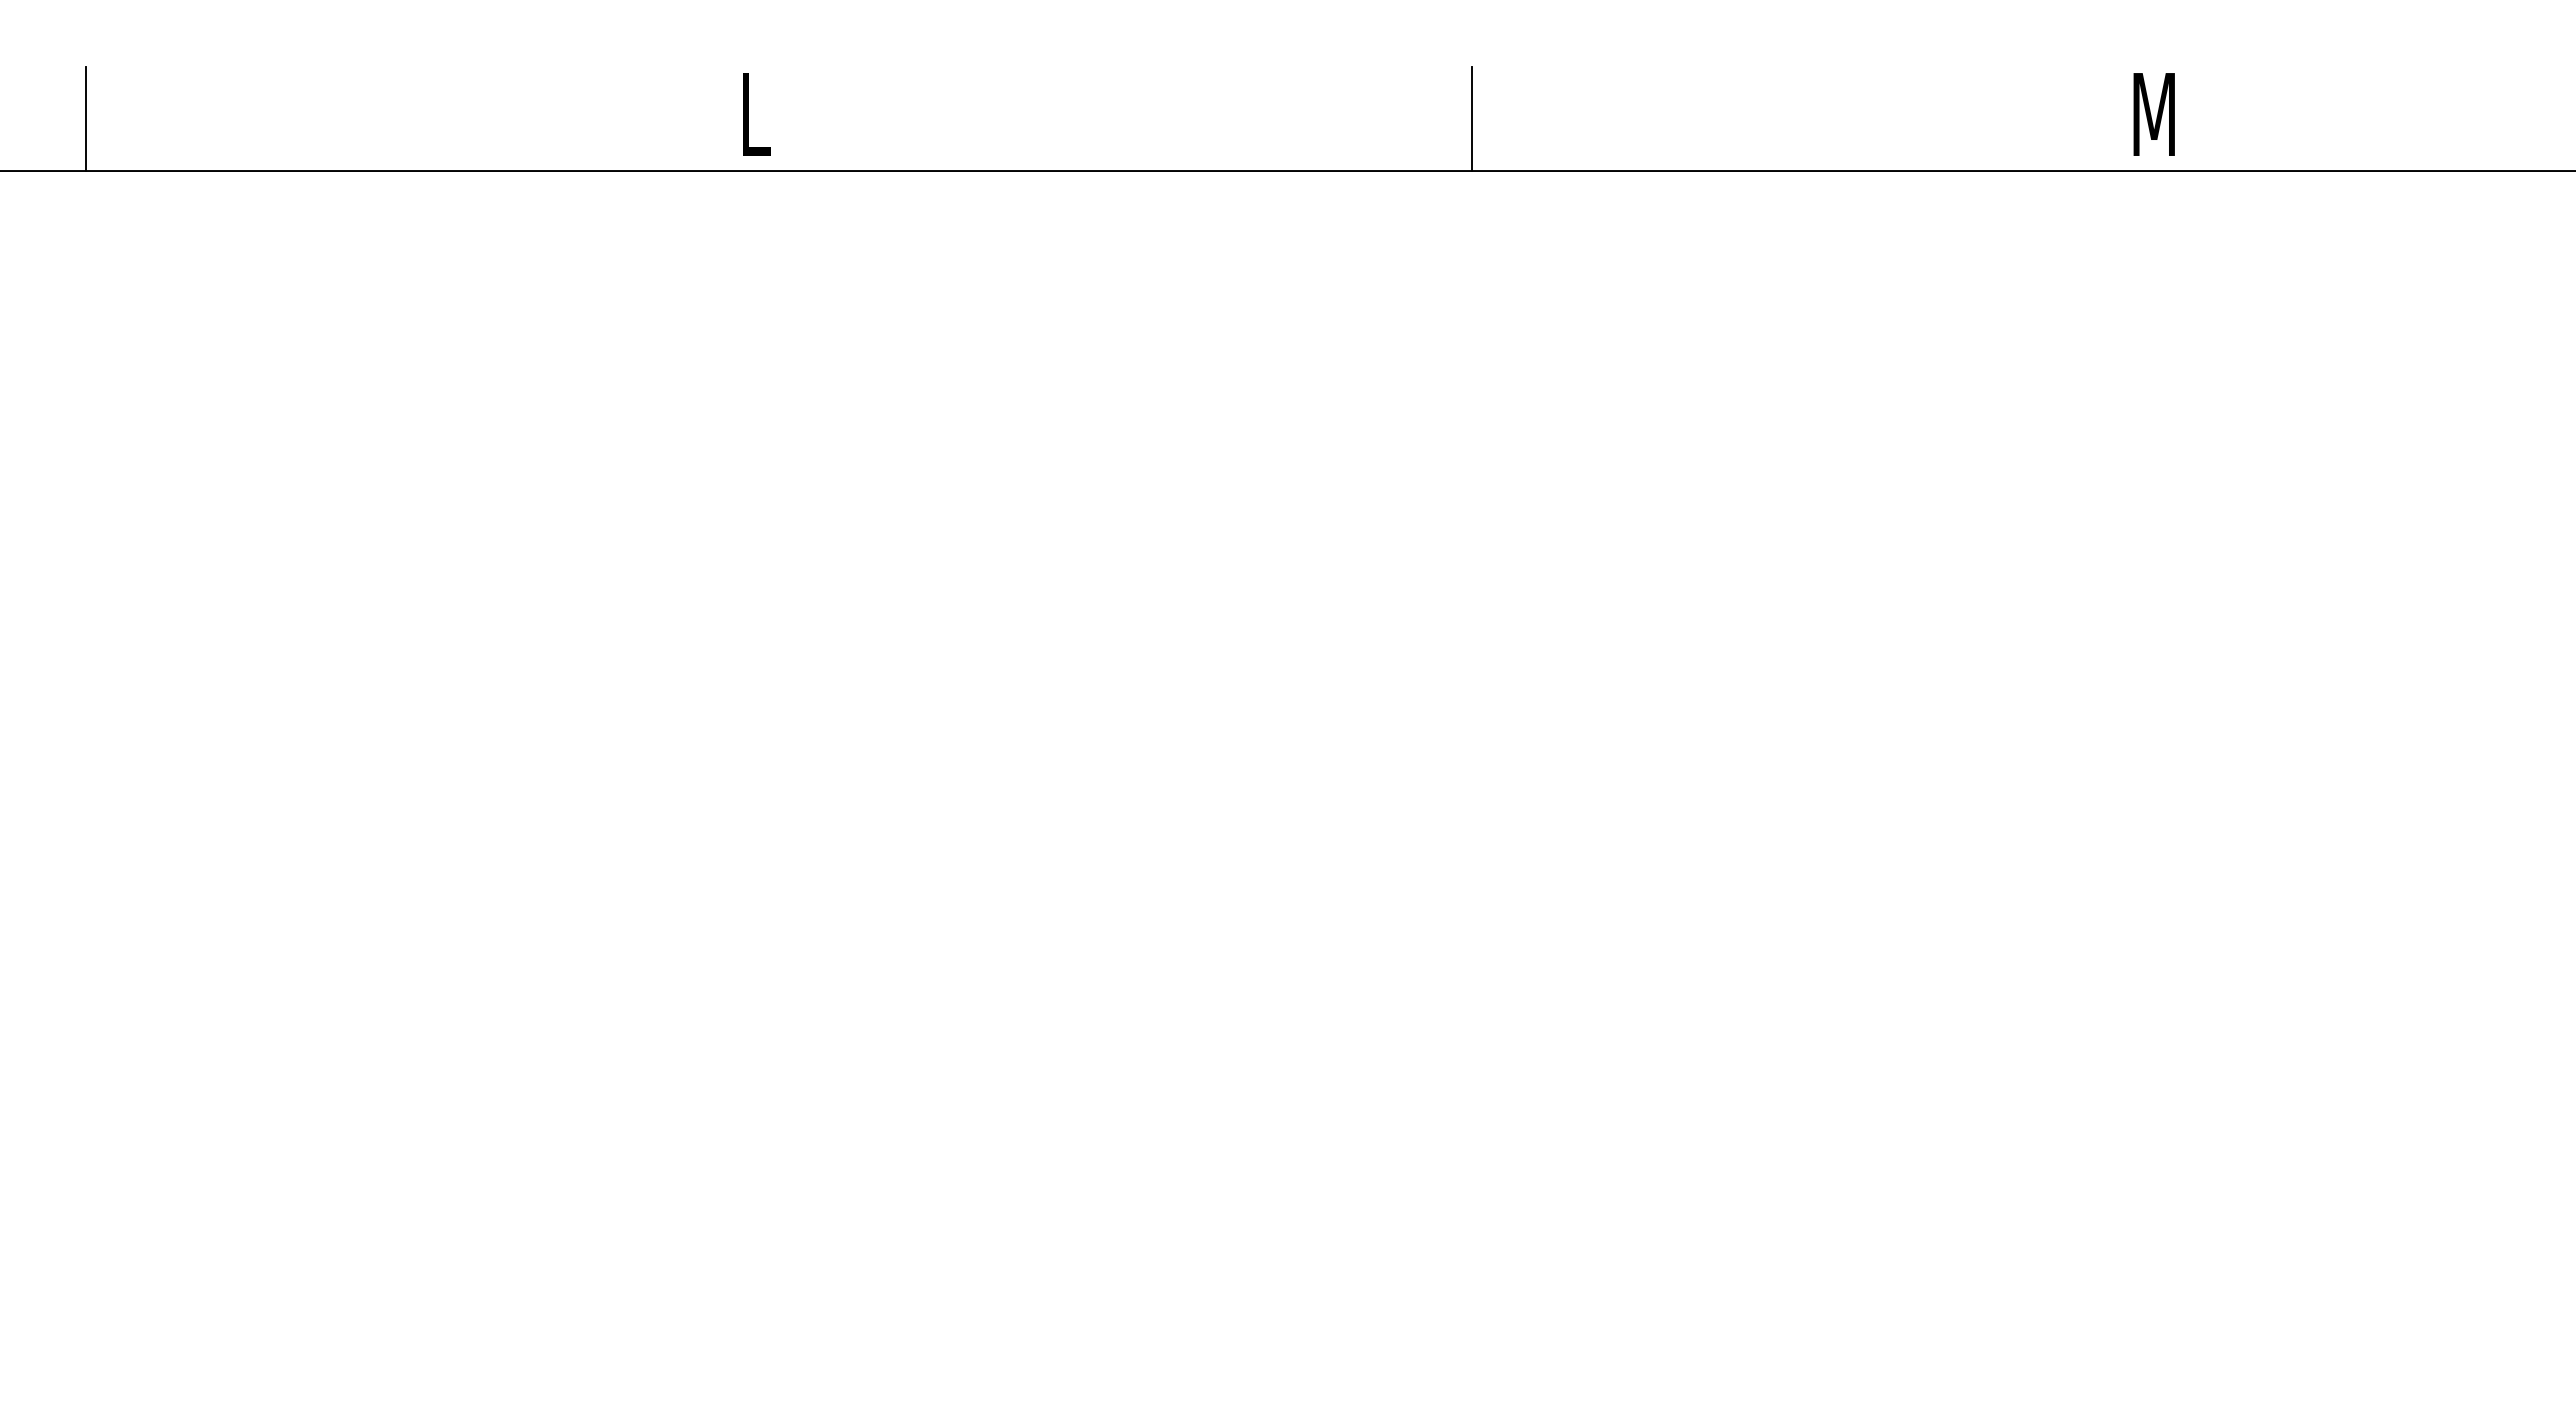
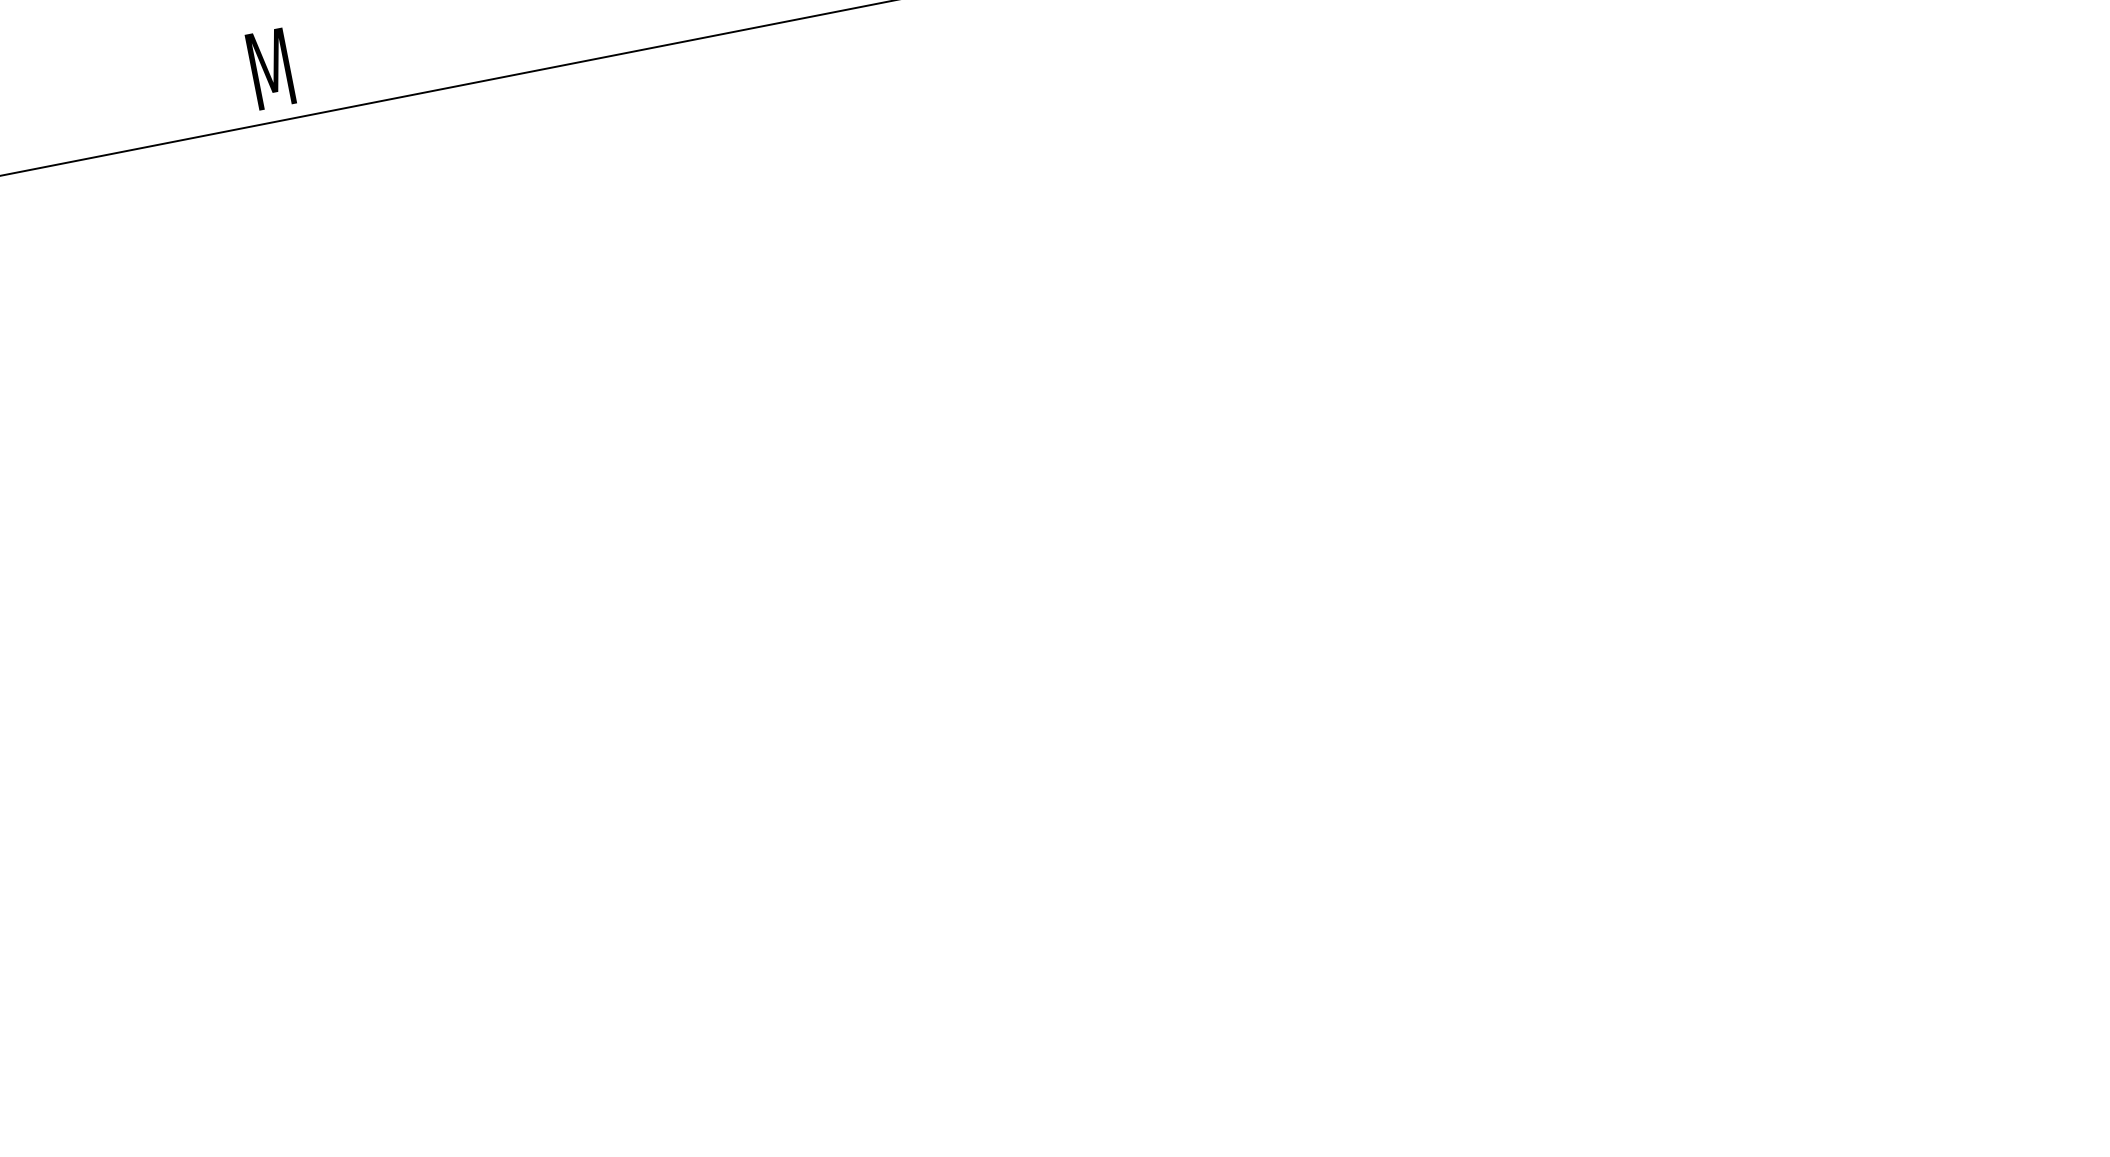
text: (763, 114) -> (270, 69), L -> M

